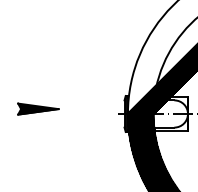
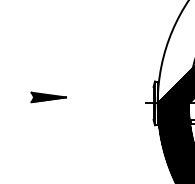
part: (38, 108) -> (48, 96), size x0.7

